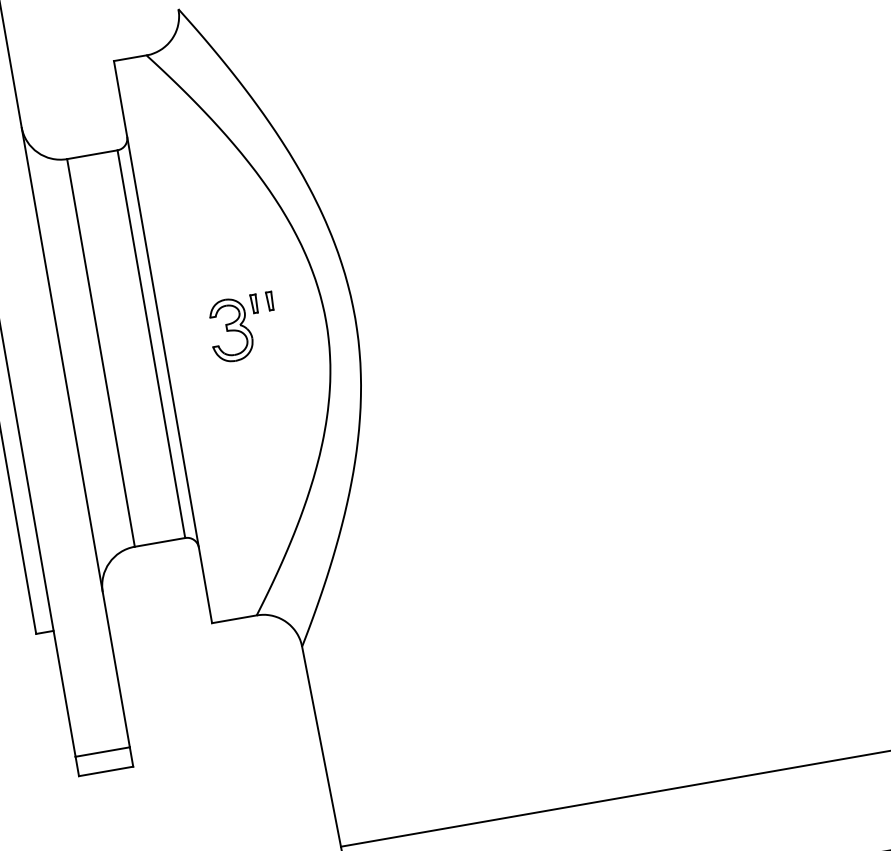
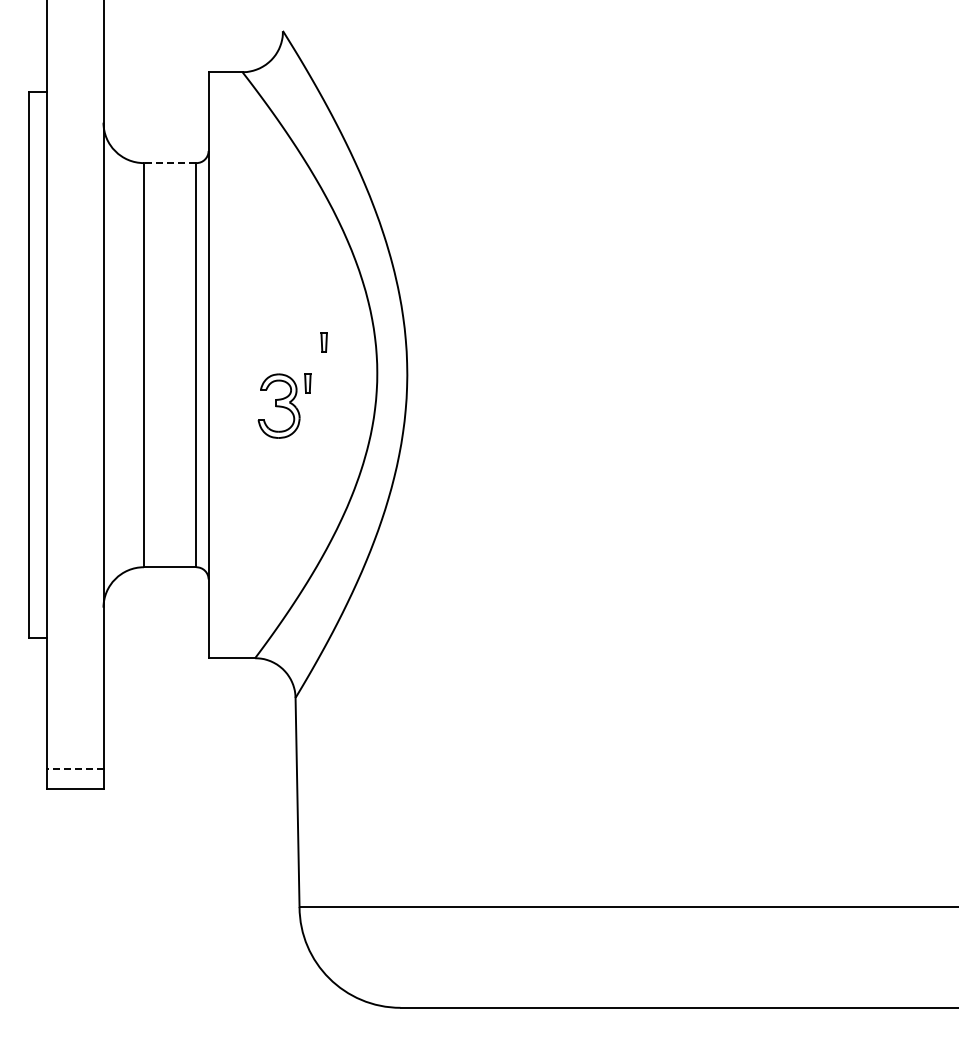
line: (91, 155) -> (169, 163), solid -> dashed
part: (235, 328) -> (284, 405), moved
line: (102, 752) -> (74, 769), solid -> dashed

